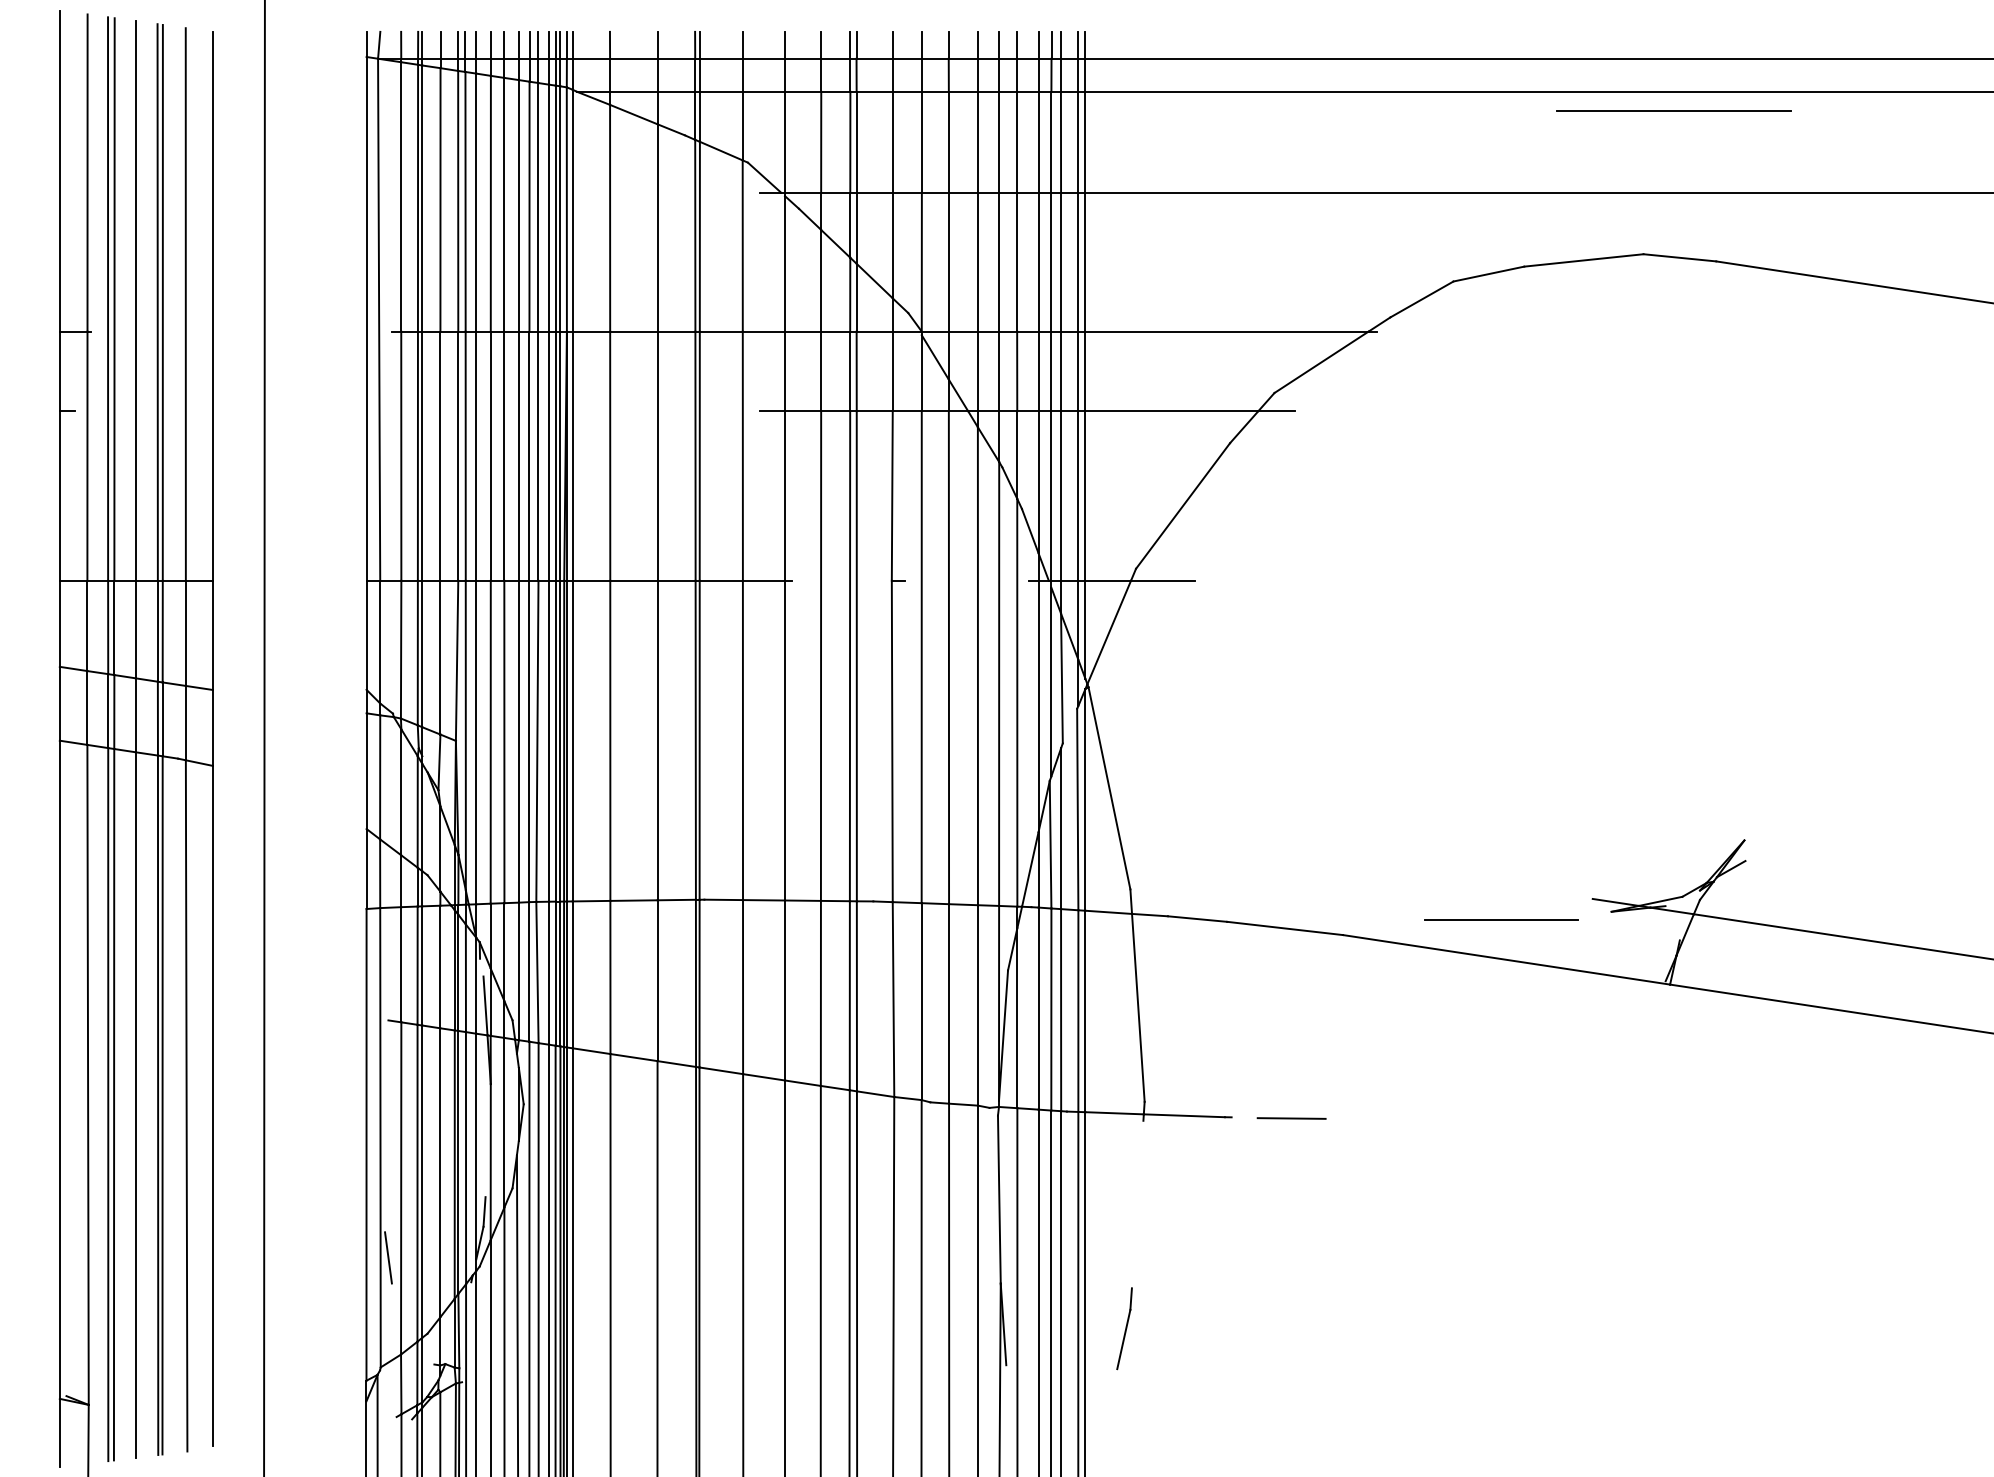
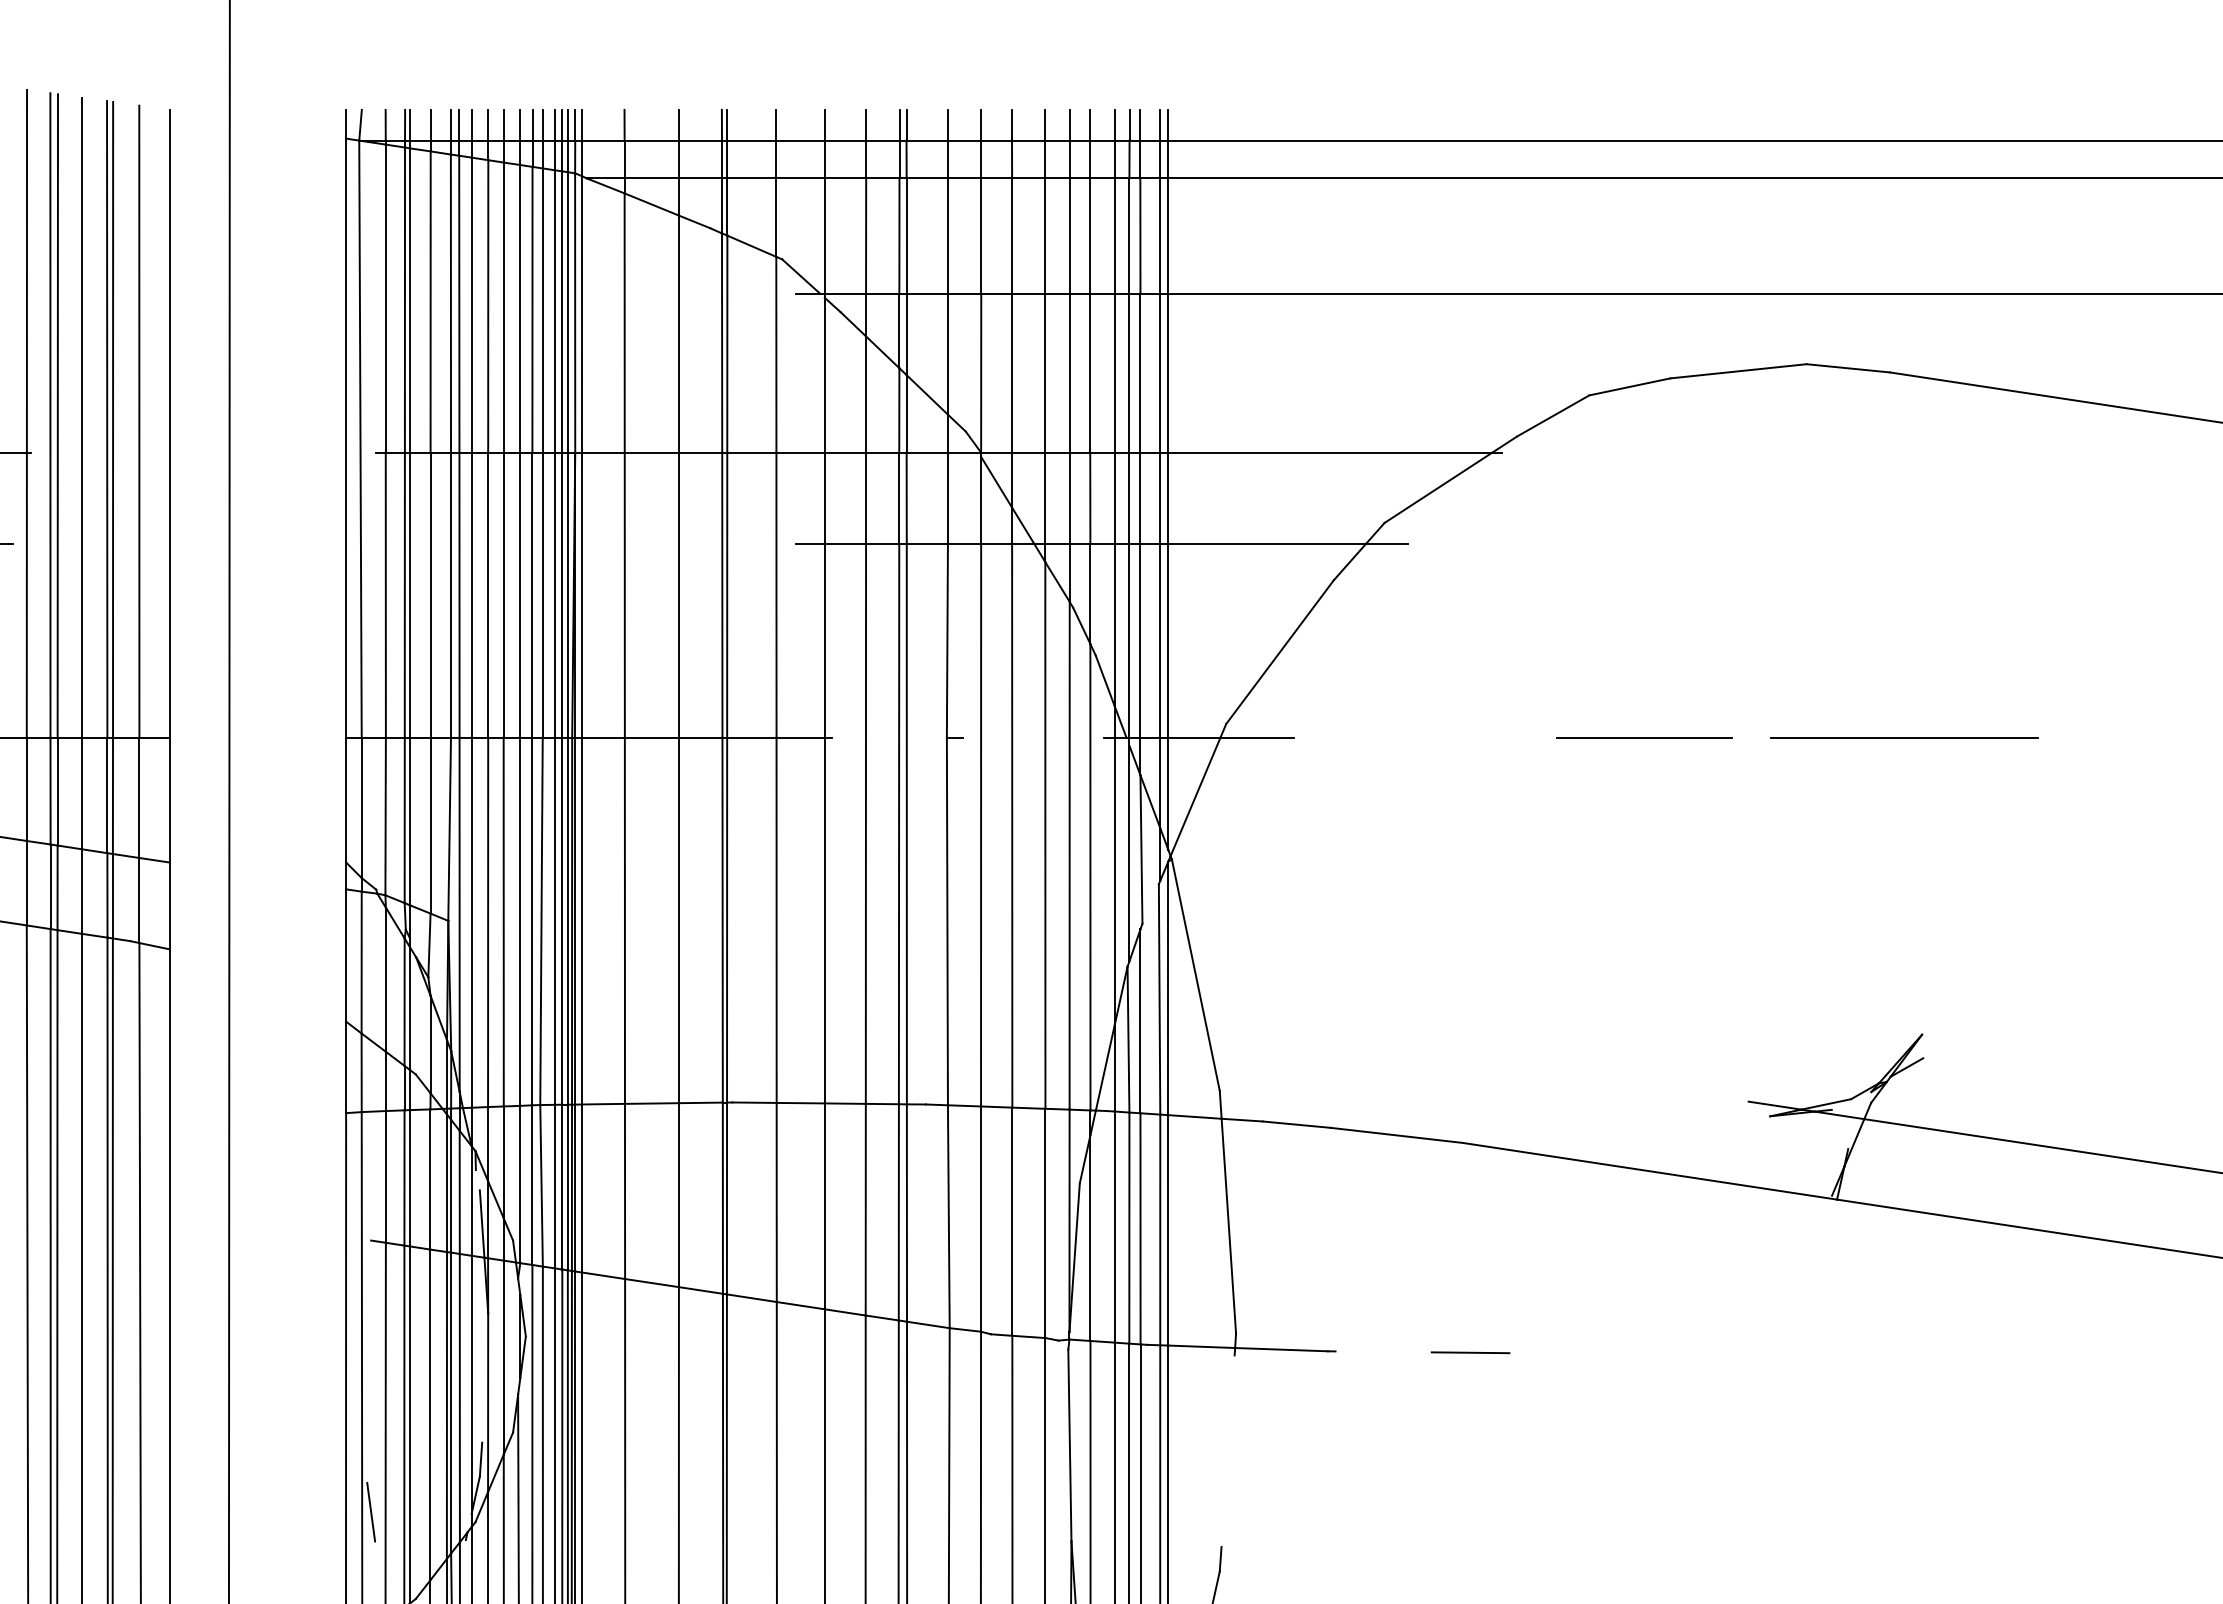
line: (1673, 110) -> (1903, 737), moved
line: (1501, 919) -> (1644, 737), moved
line: (1291, 1118) -> (1470, 1352), moved

